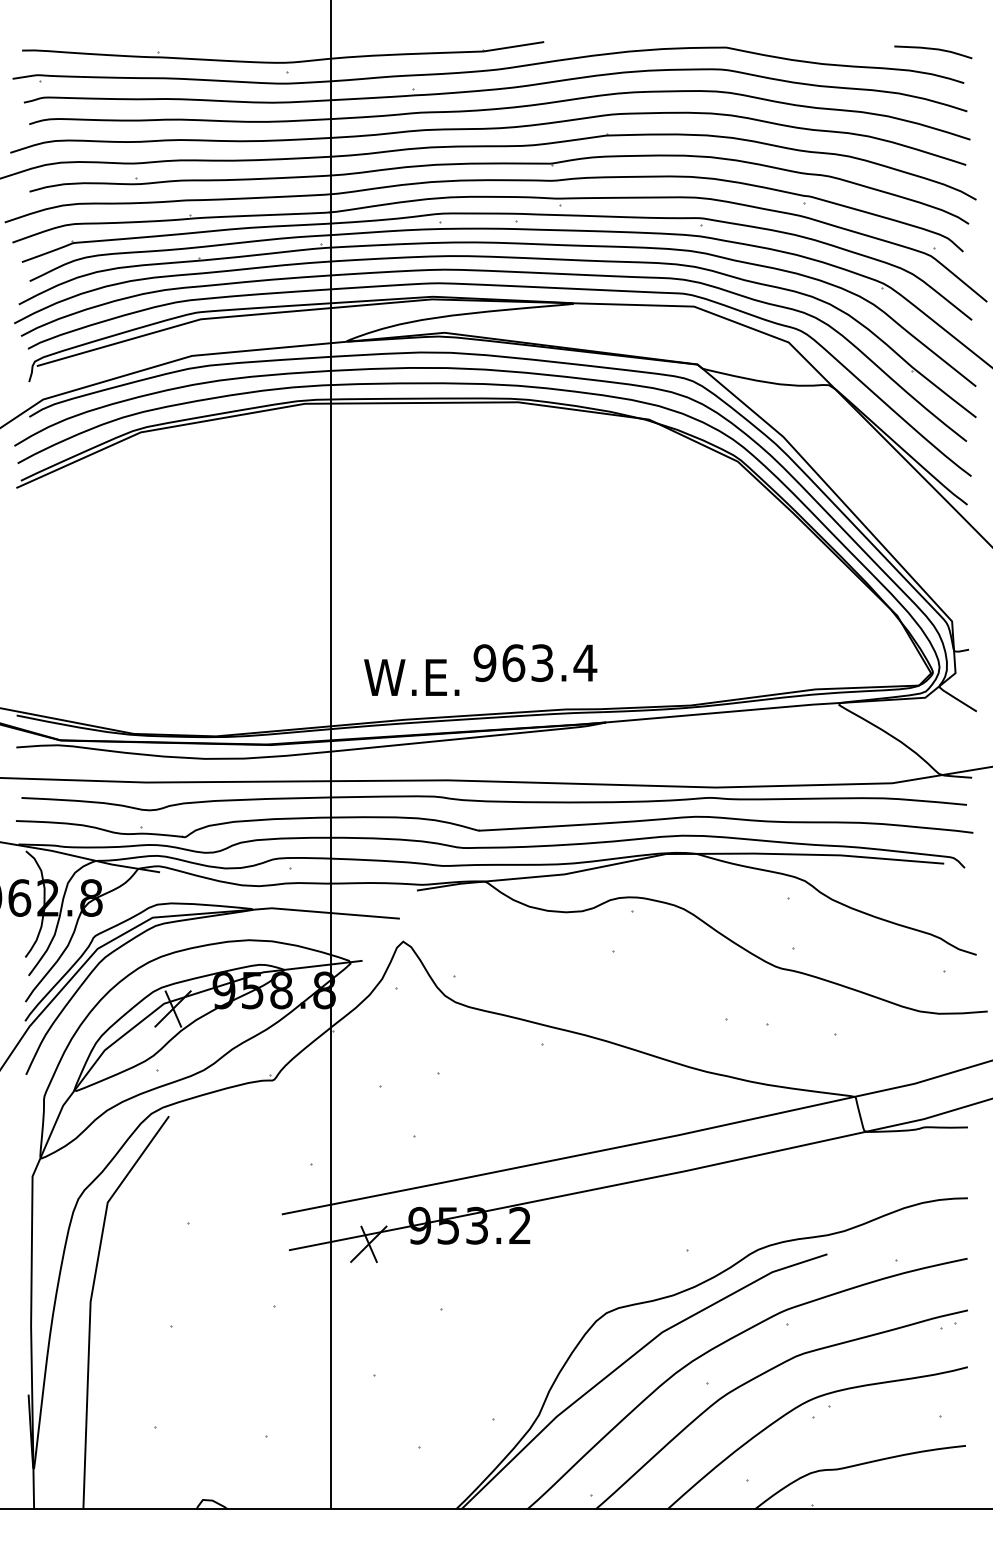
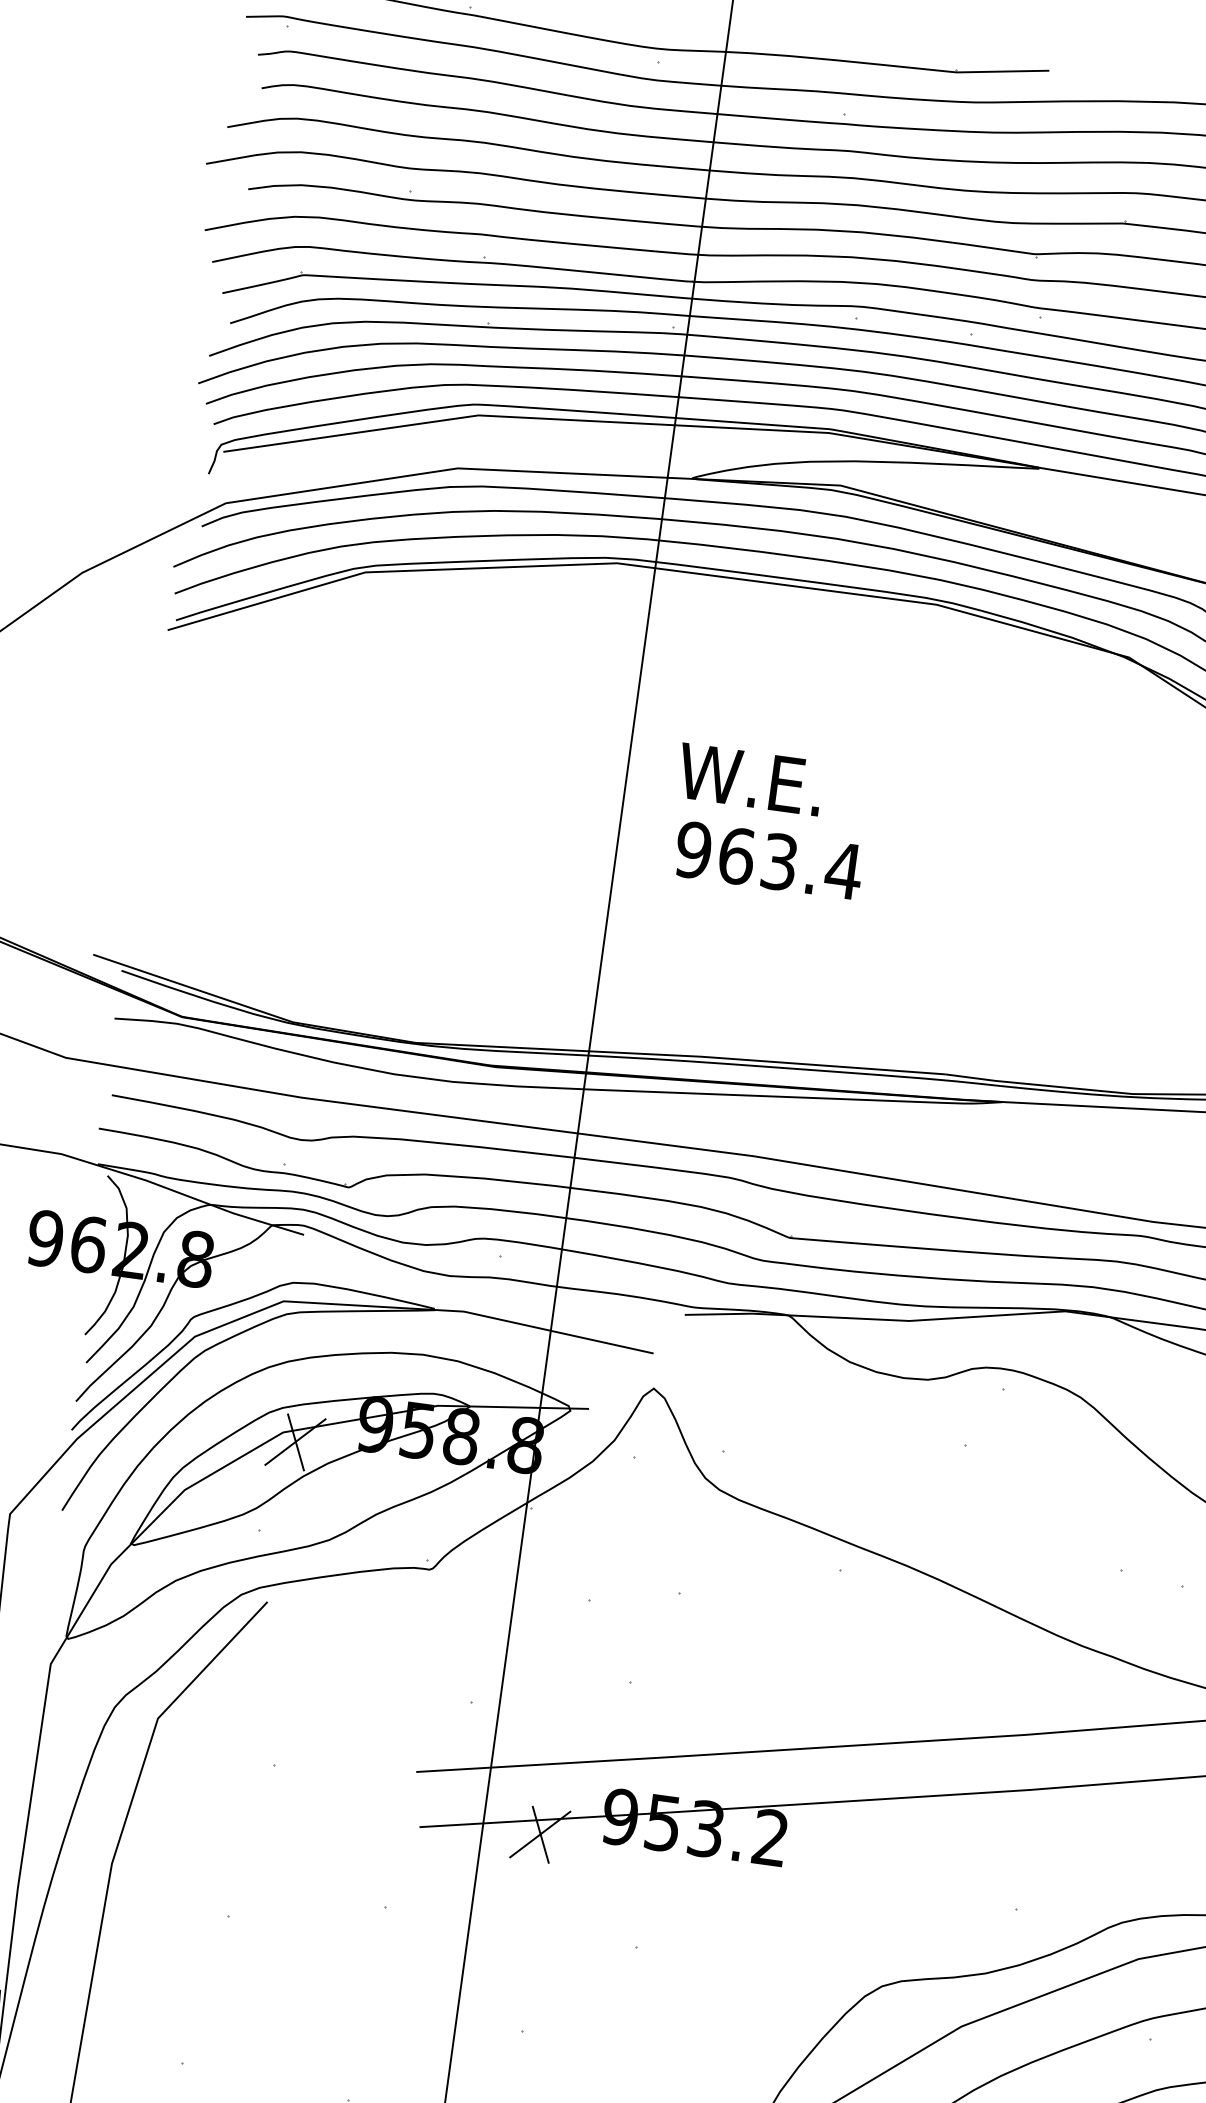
text: (535, 662) -> (769, 859), moved
text: (411, 677) -> (749, 779), moved

